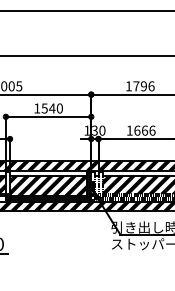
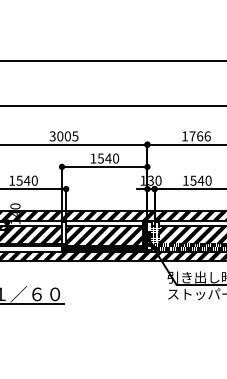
text: (144, 86) -> (200, 136), 1796 -> 1766
text: (144, 130) -> (200, 180), 1666 -> 1540

